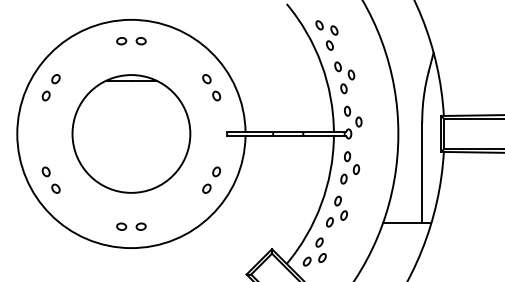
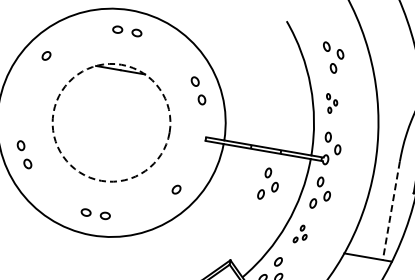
part: (326, 35) -> (331, 57), moved
part: (344, 77) -> (331, 103), size x0.6
part: (45, 95) -> (33, 70), removed
circle: (131, 133) -> (111, 122), solid -> dashed
part: (297, 167) -> (269, 184), added
part: (216, 171) -> (188, 174), removed
line: (422, 173) -> (391, 211), solid -> dashed
part: (336, 211) -> (300, 234), size x0.6

